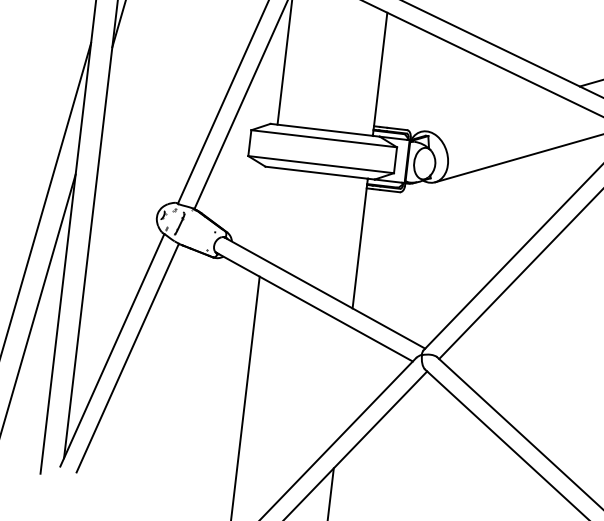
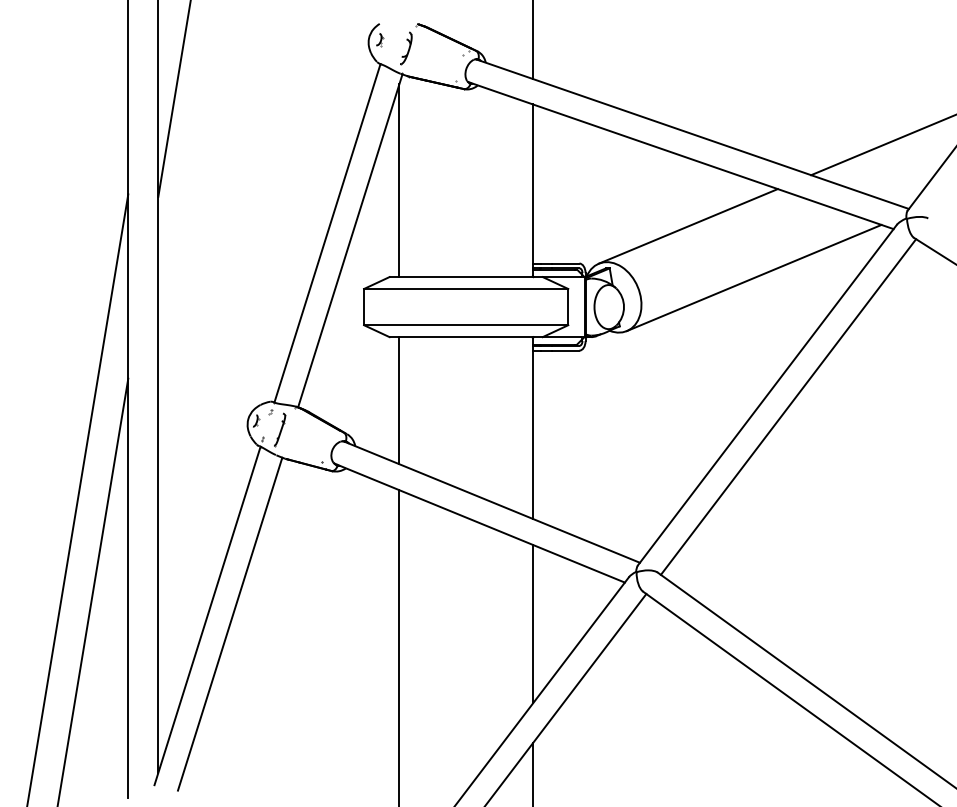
line: (487, 112) -> (687, 226), added
line: (267, 212) -> (399, 400), added
line: (343, 382) -> (532, 623), added

